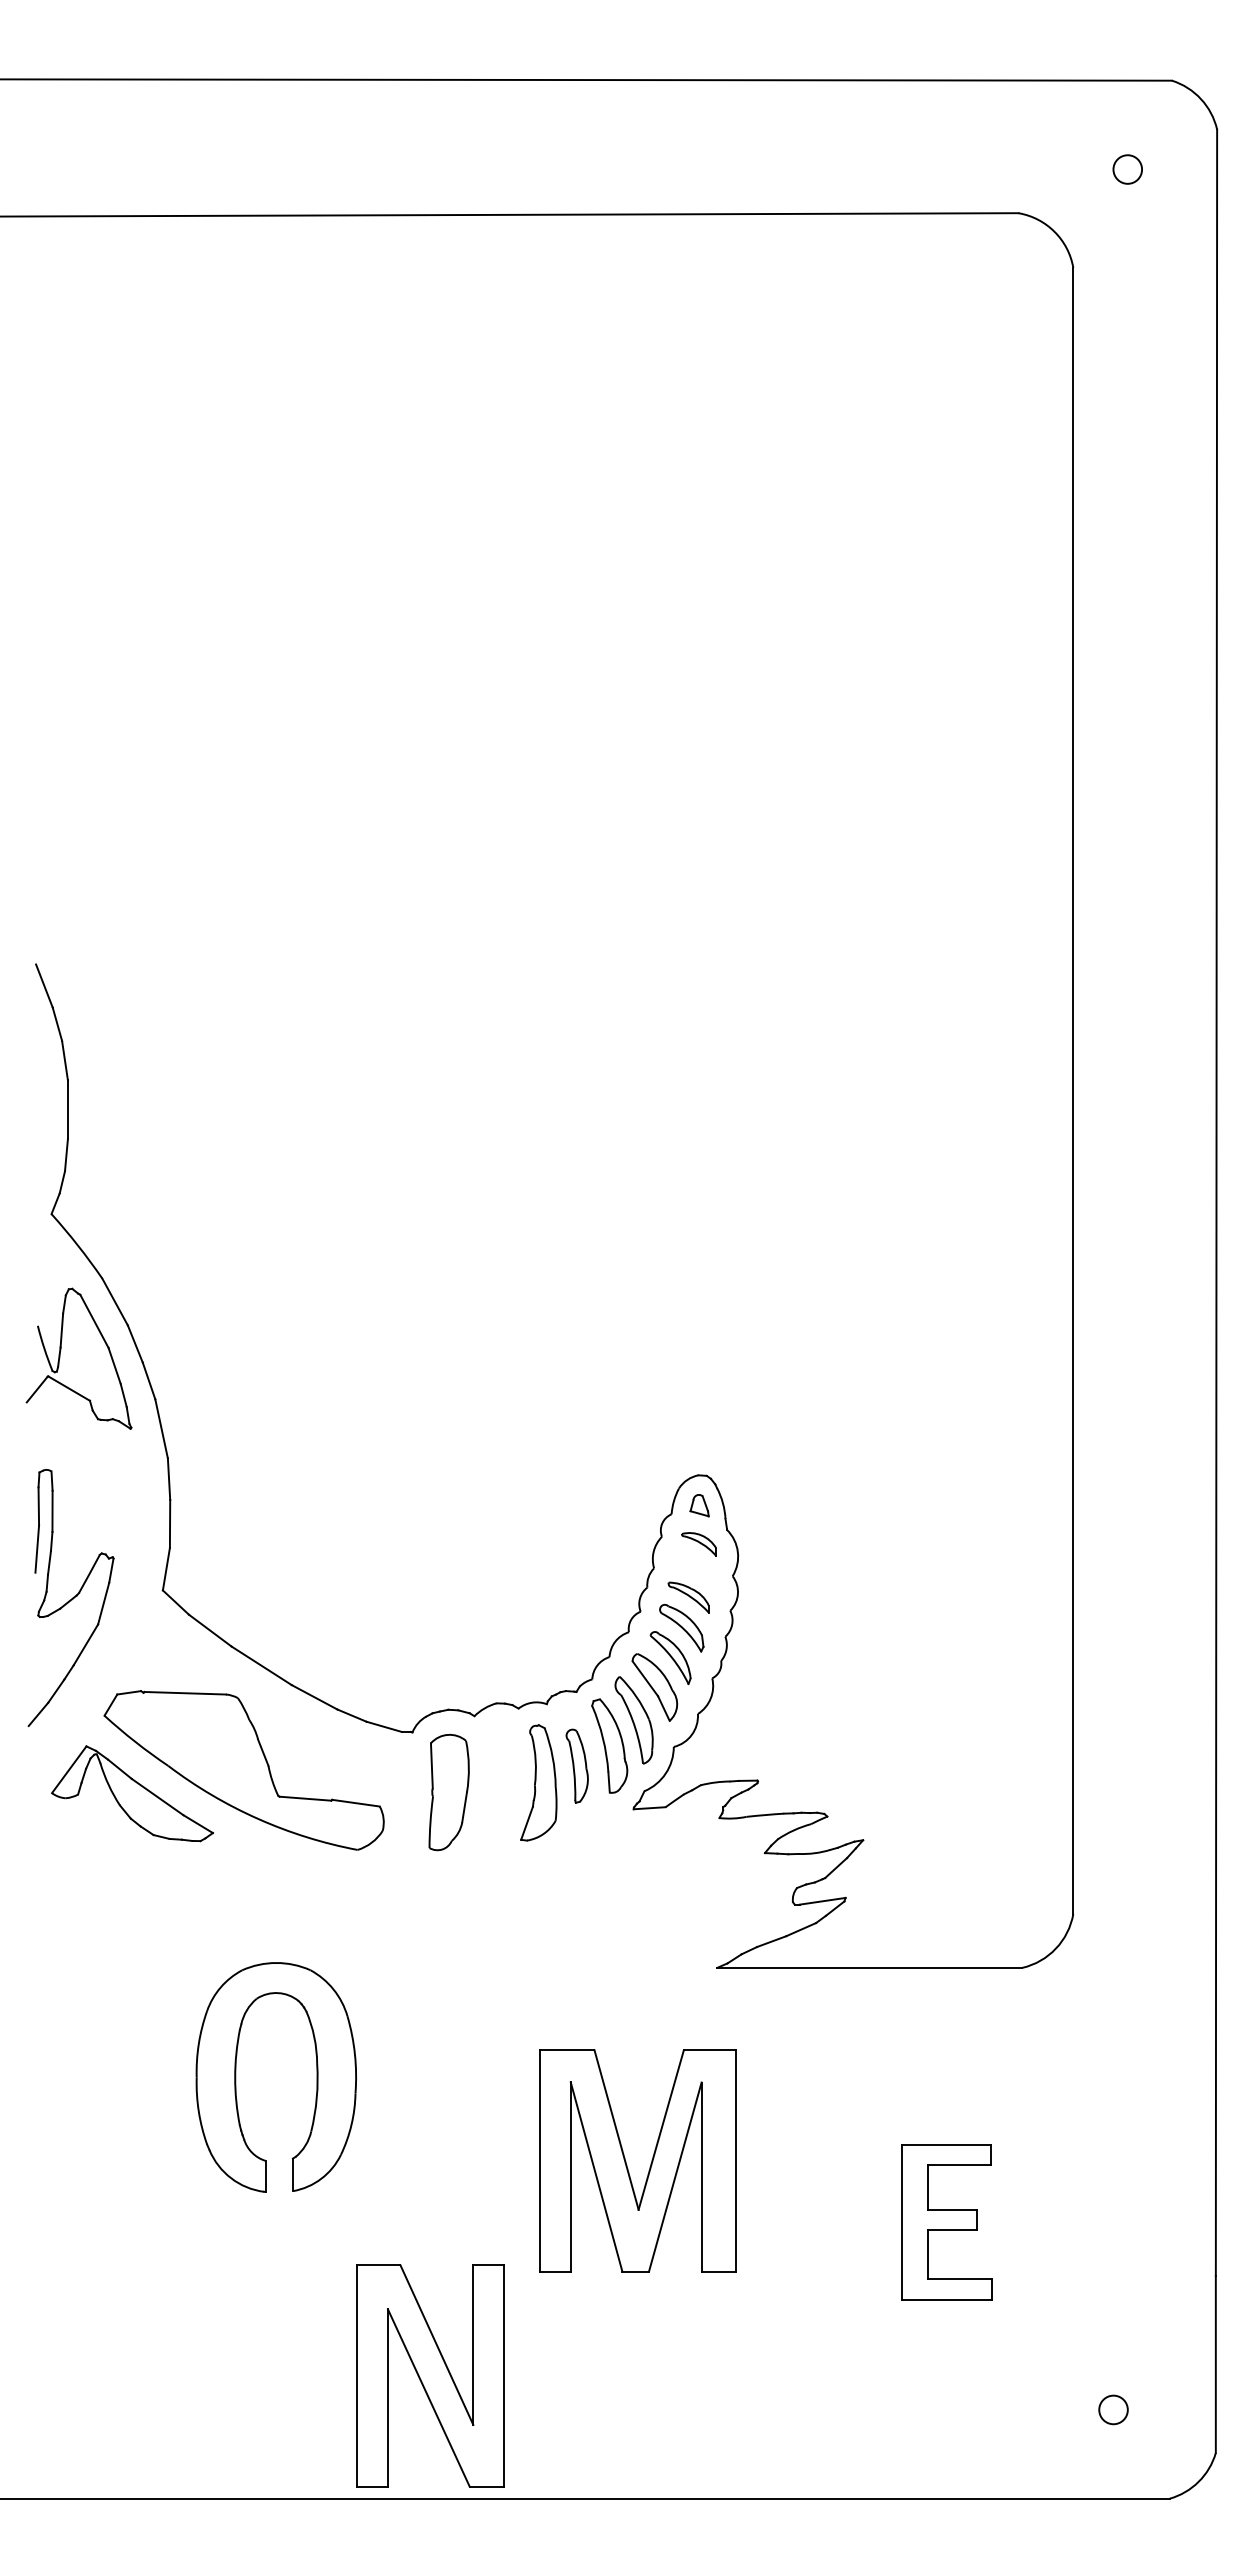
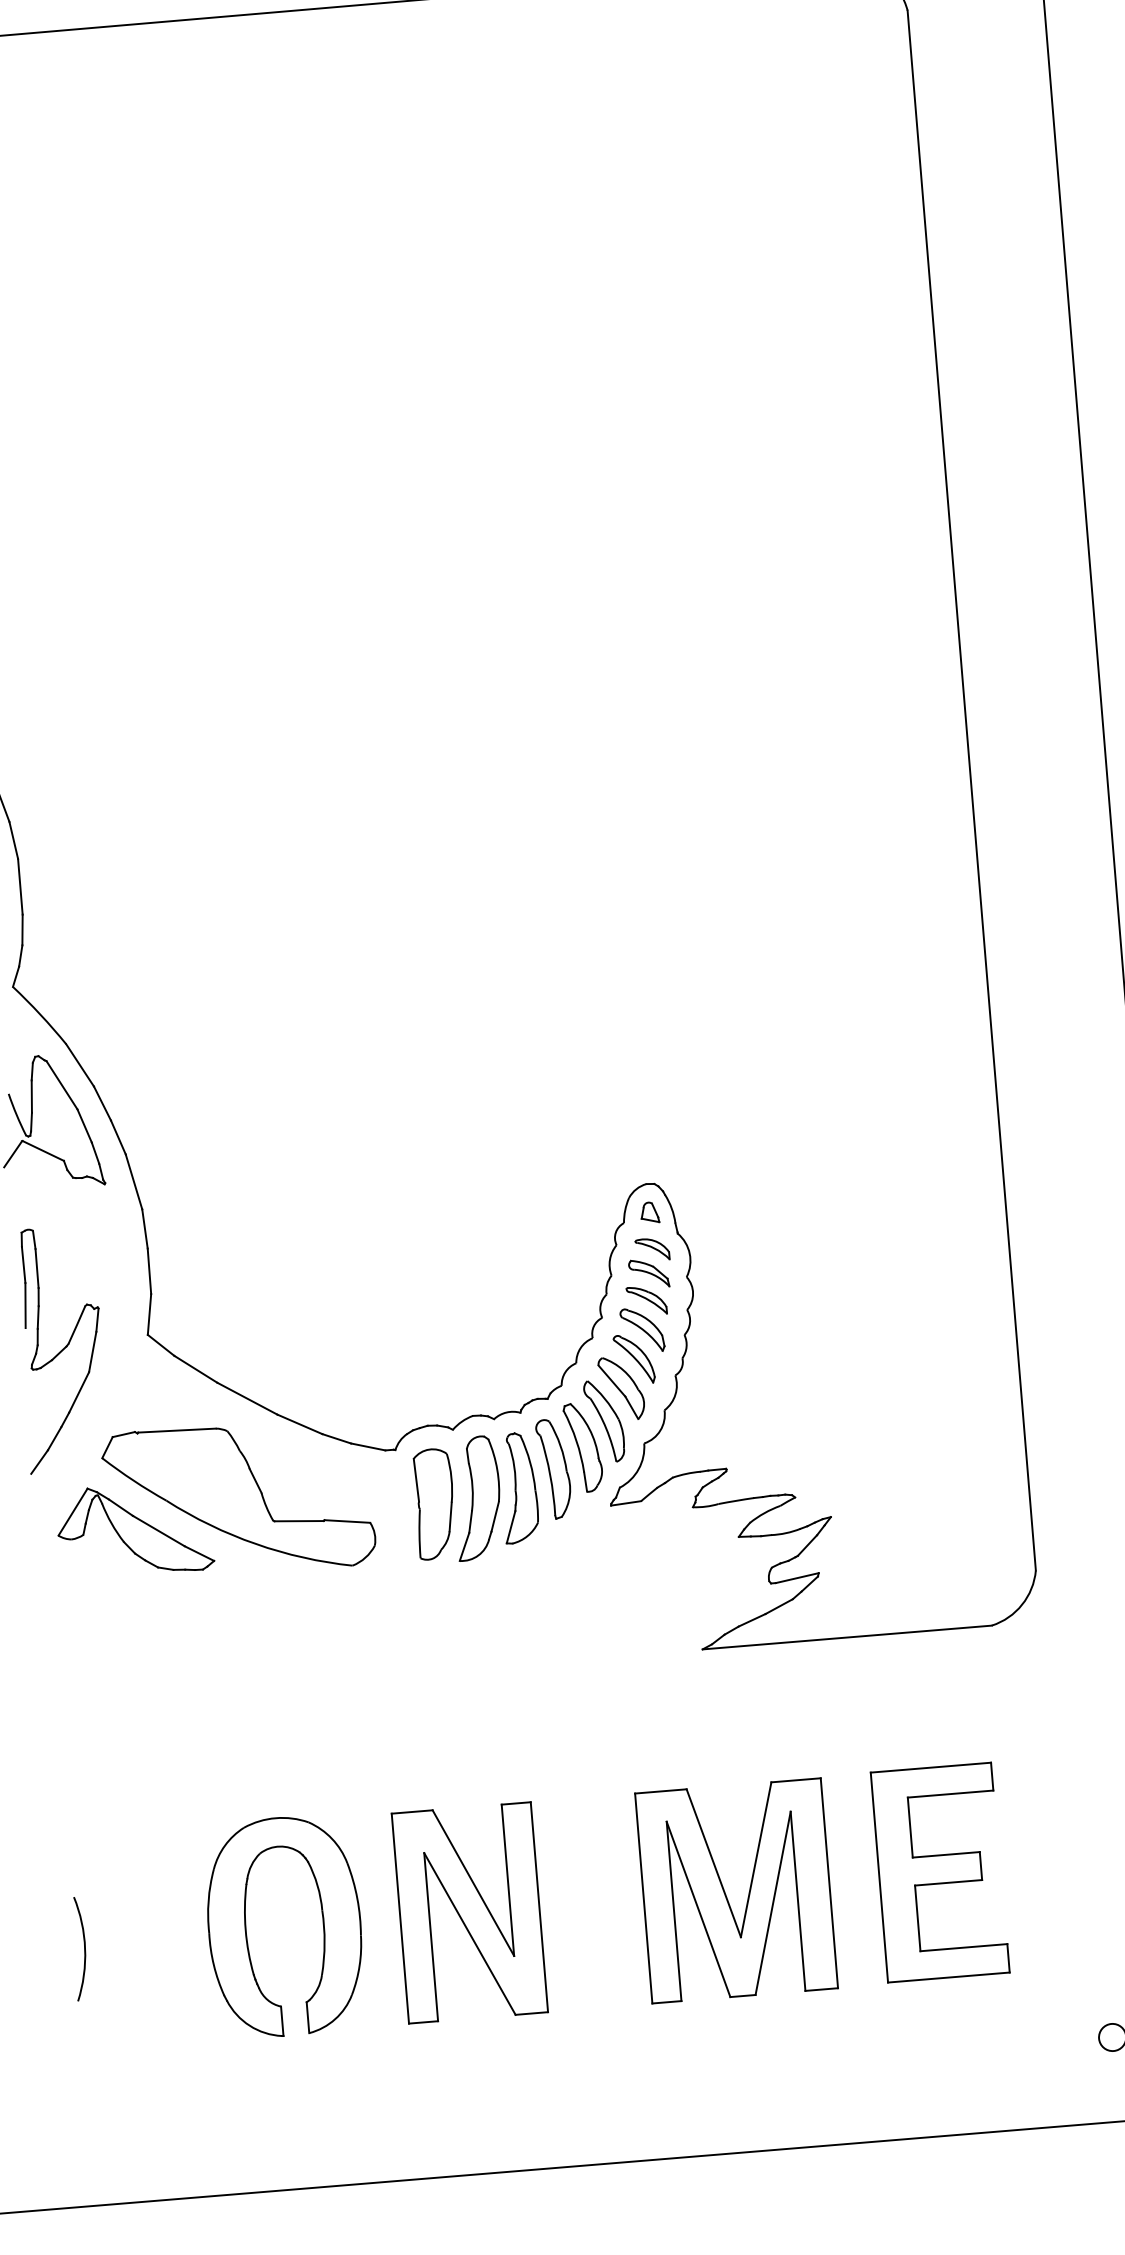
part: (693, 1569) -> (649, 1273), added
part: (577, 1766) -> (554, 1469), size x1.43
part: (493, 1789) -> (476, 1497), added
part: (236, 2077) -> (246, 1929), moved
part: (626, 2161) -> (725, 1892), moved
part: (946, 2221) -> (939, 1871), size x1.43
arc: (43, 2227) -> (84, 1947), added
part: (430, 2375) -> (469, 1912), moved

